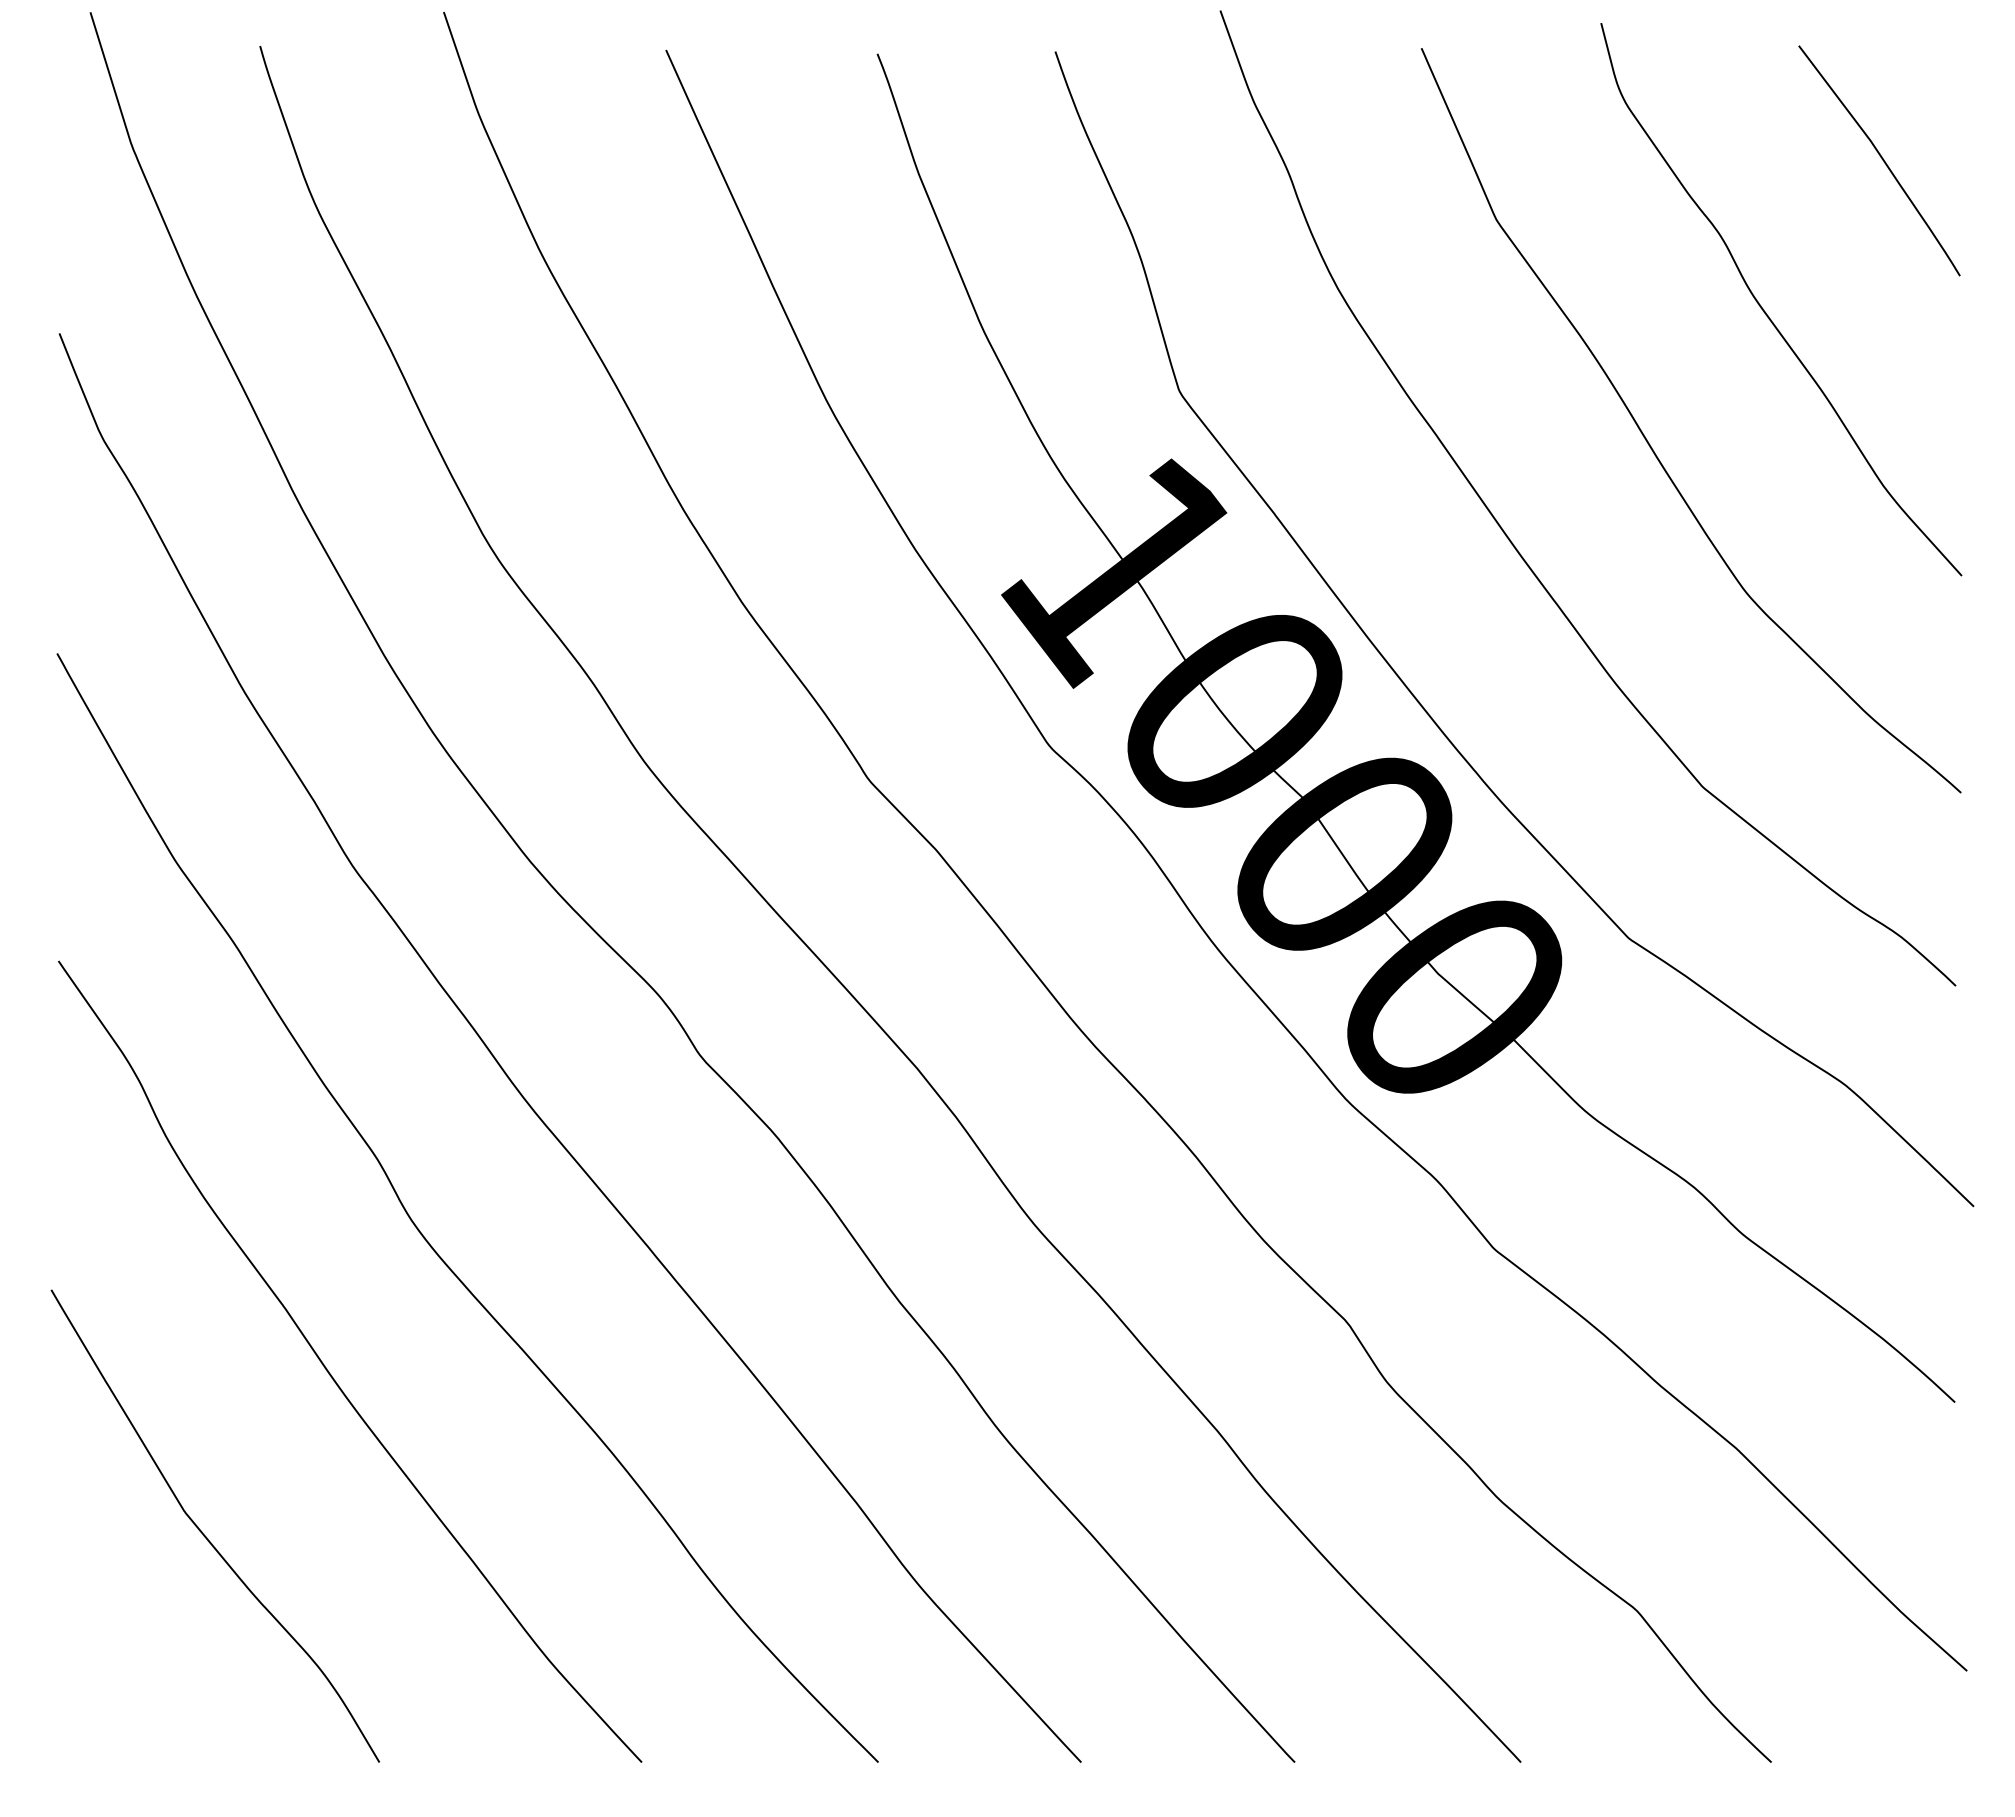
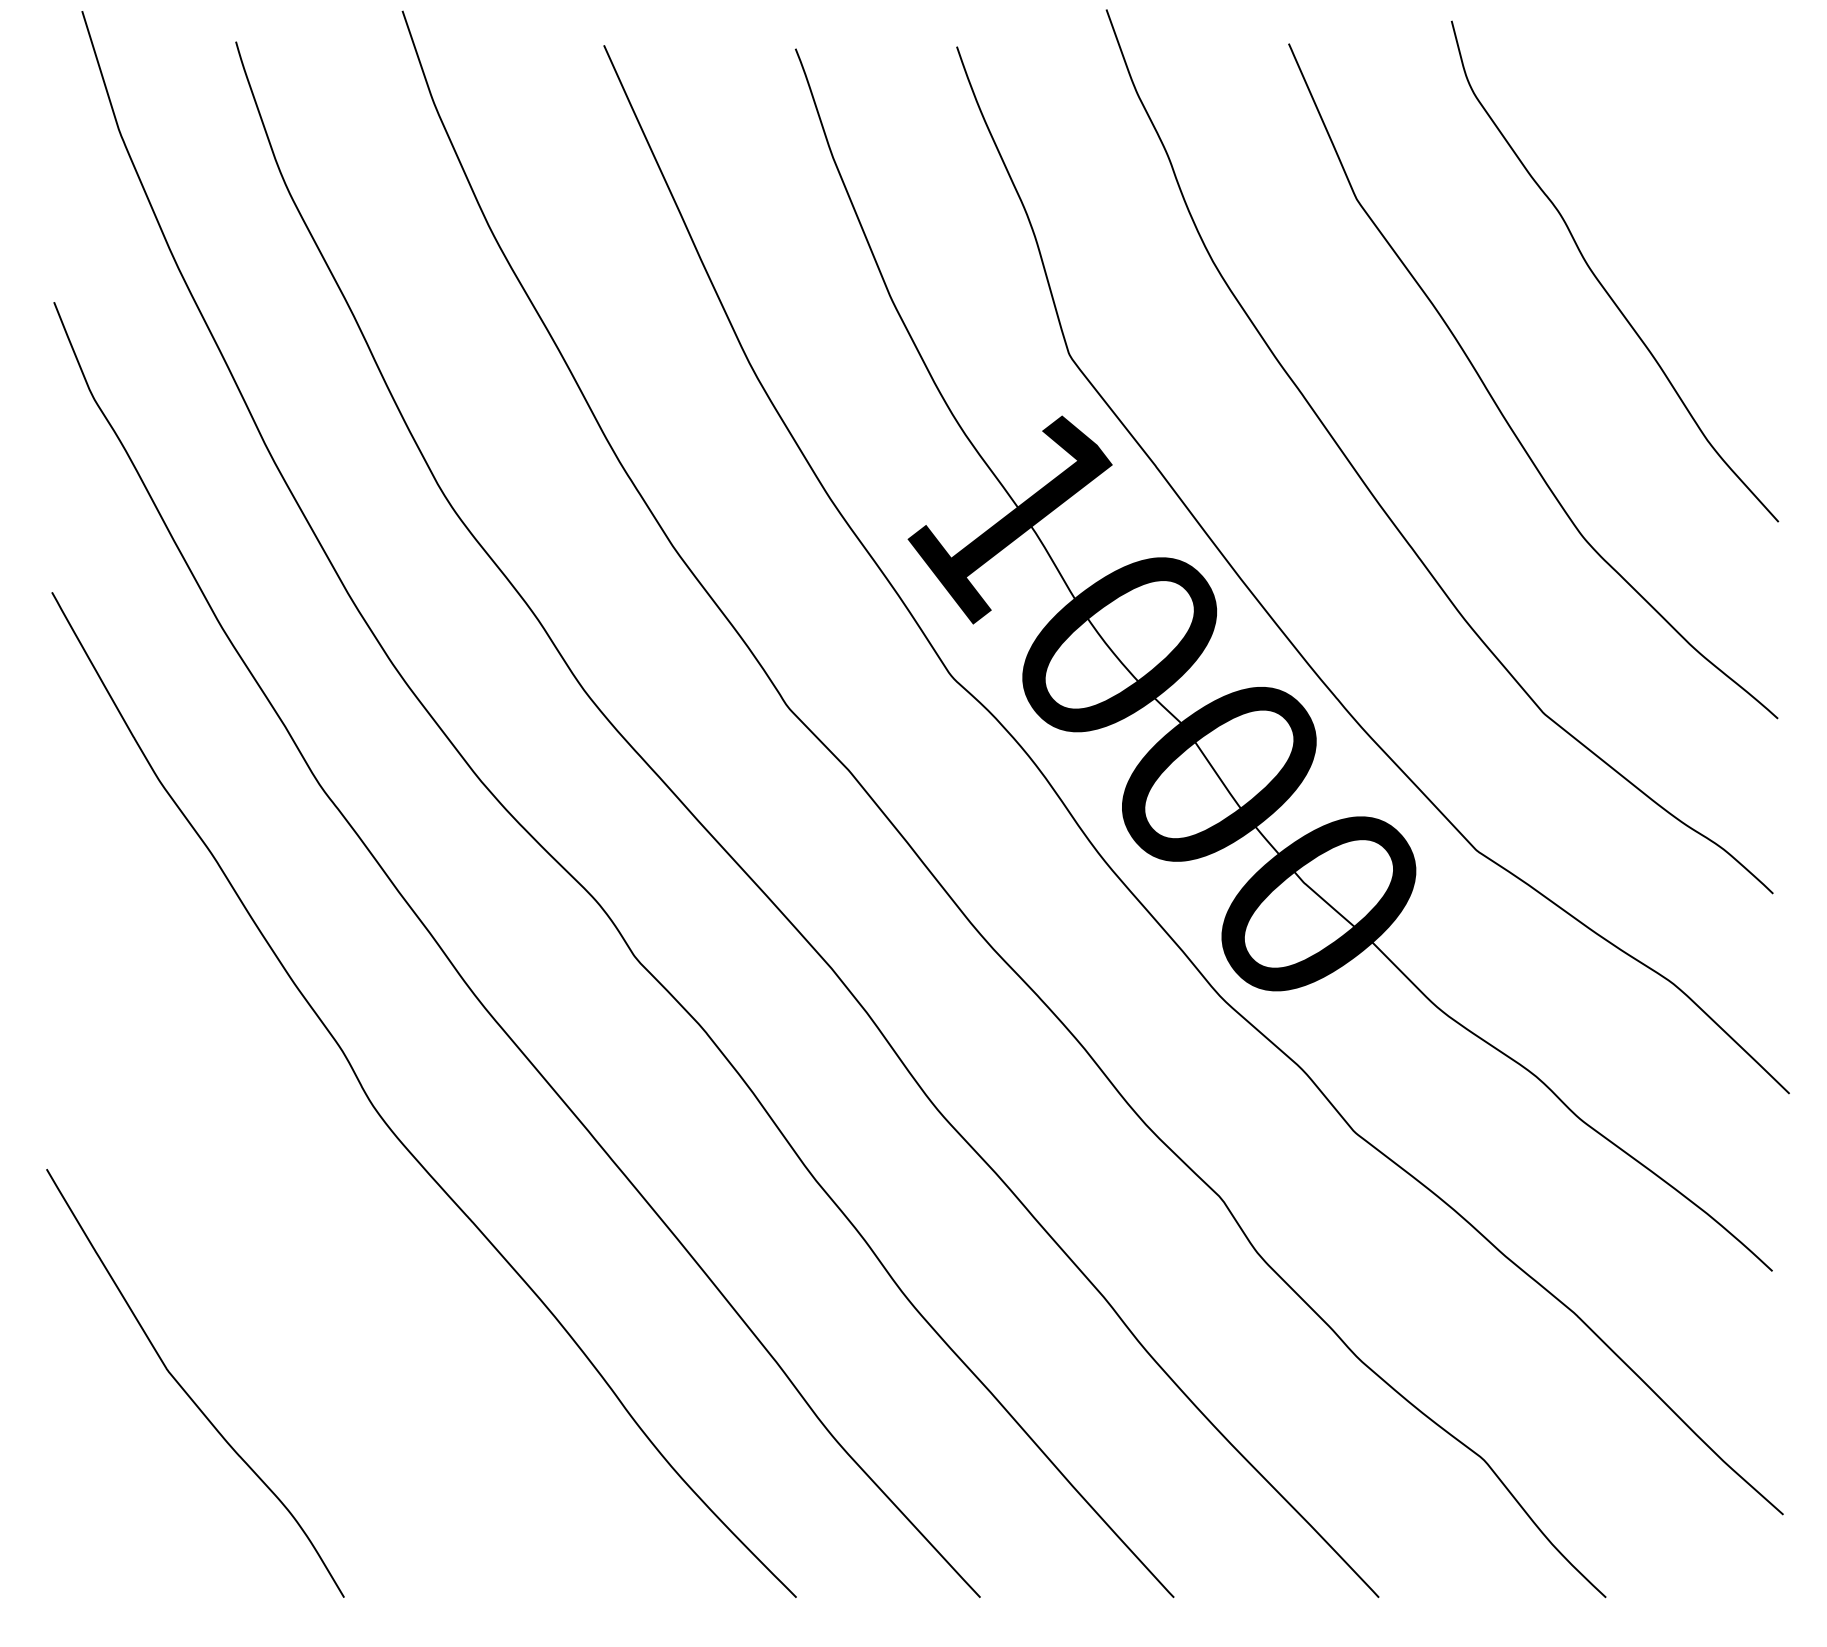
curve: (1881, 159) -> (1705, 144), removed
curve: (331, 1374) -> (300, 1245), removed

